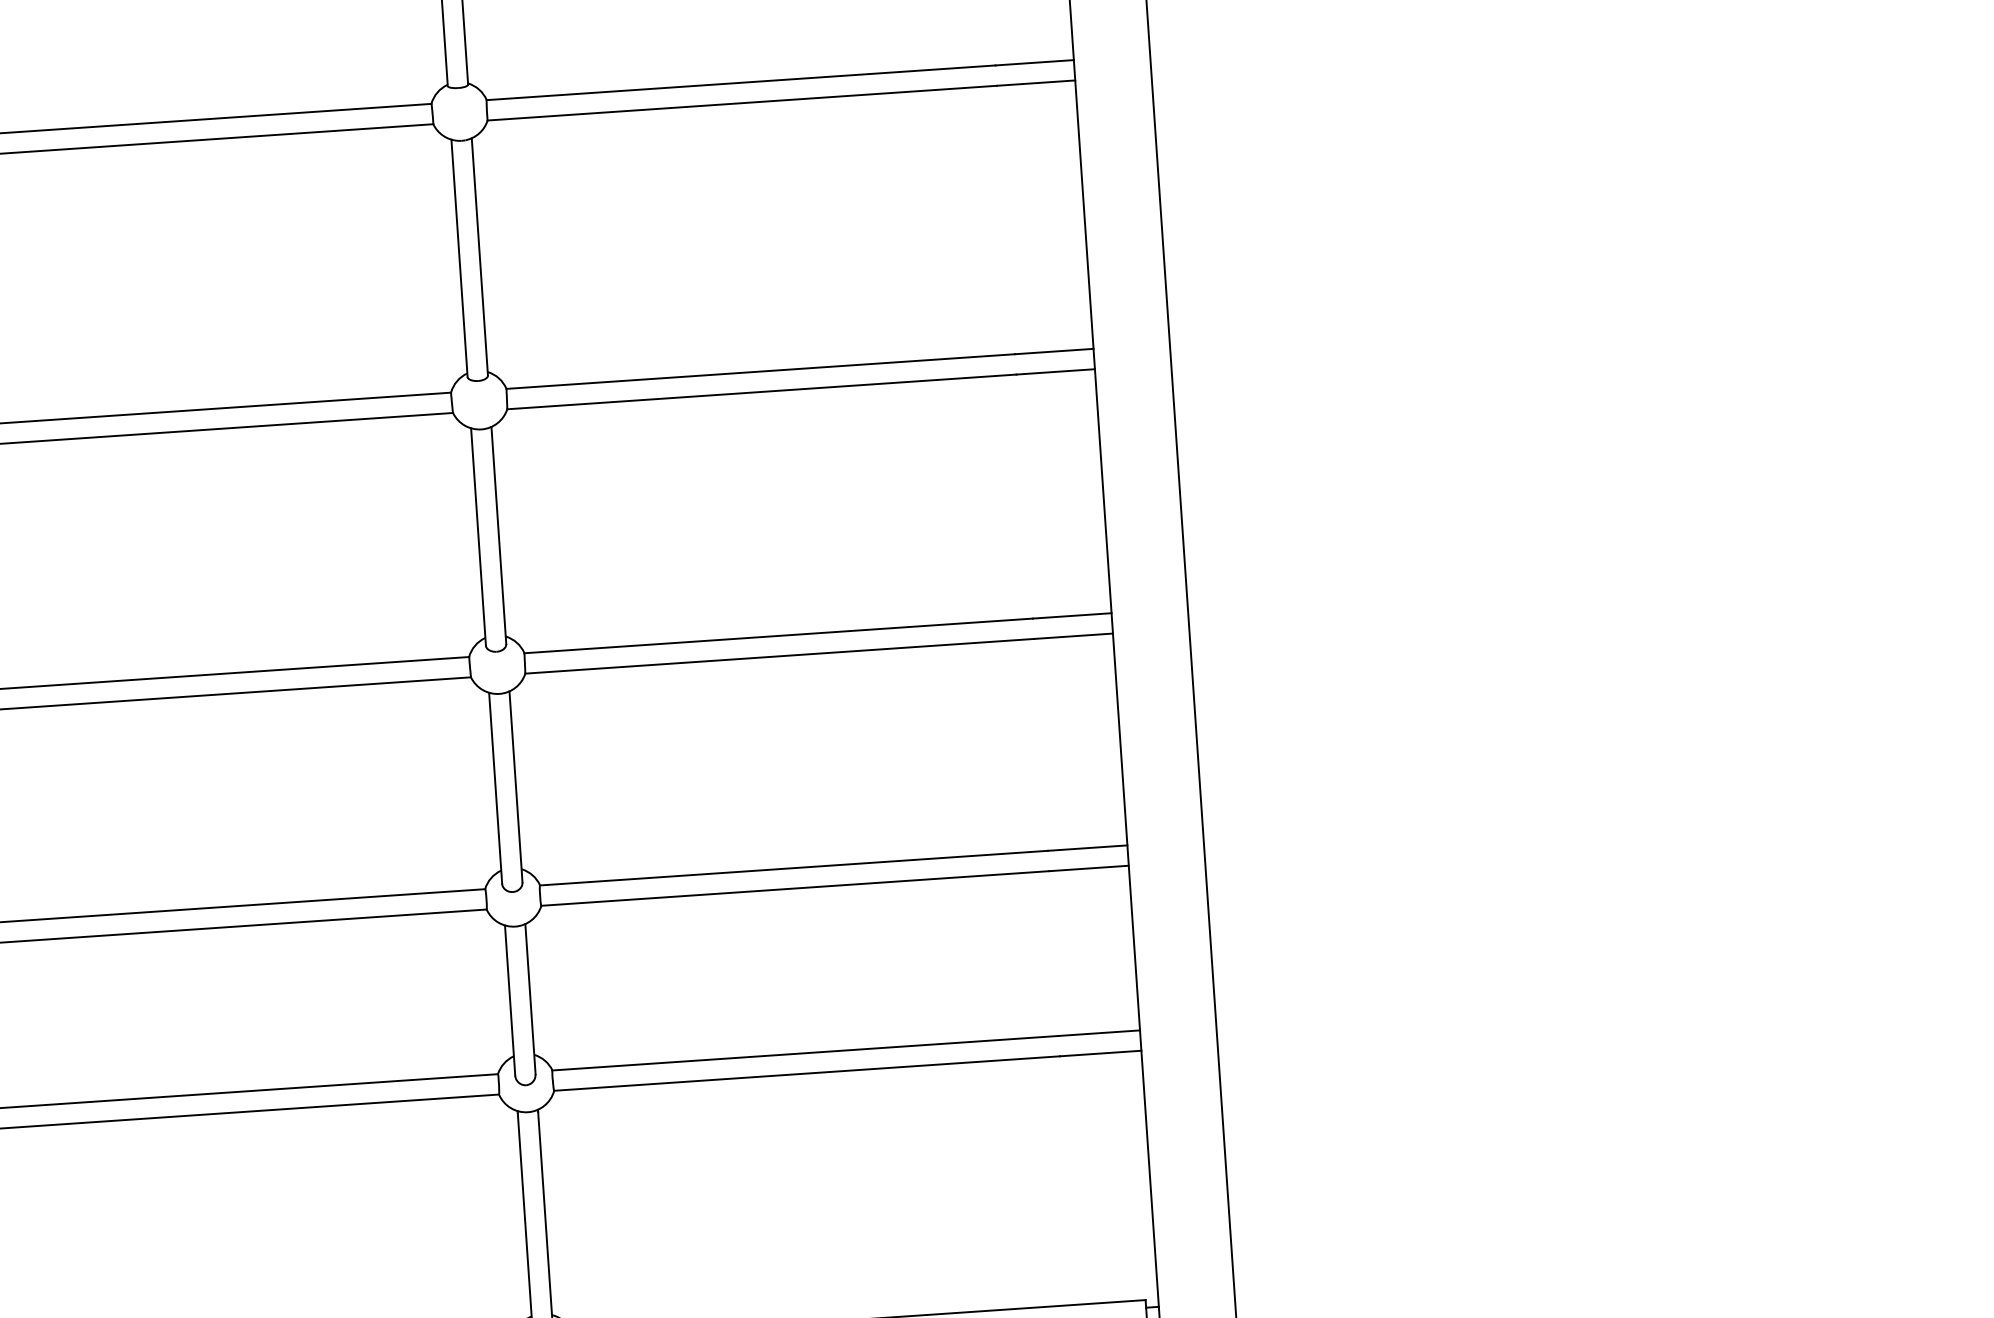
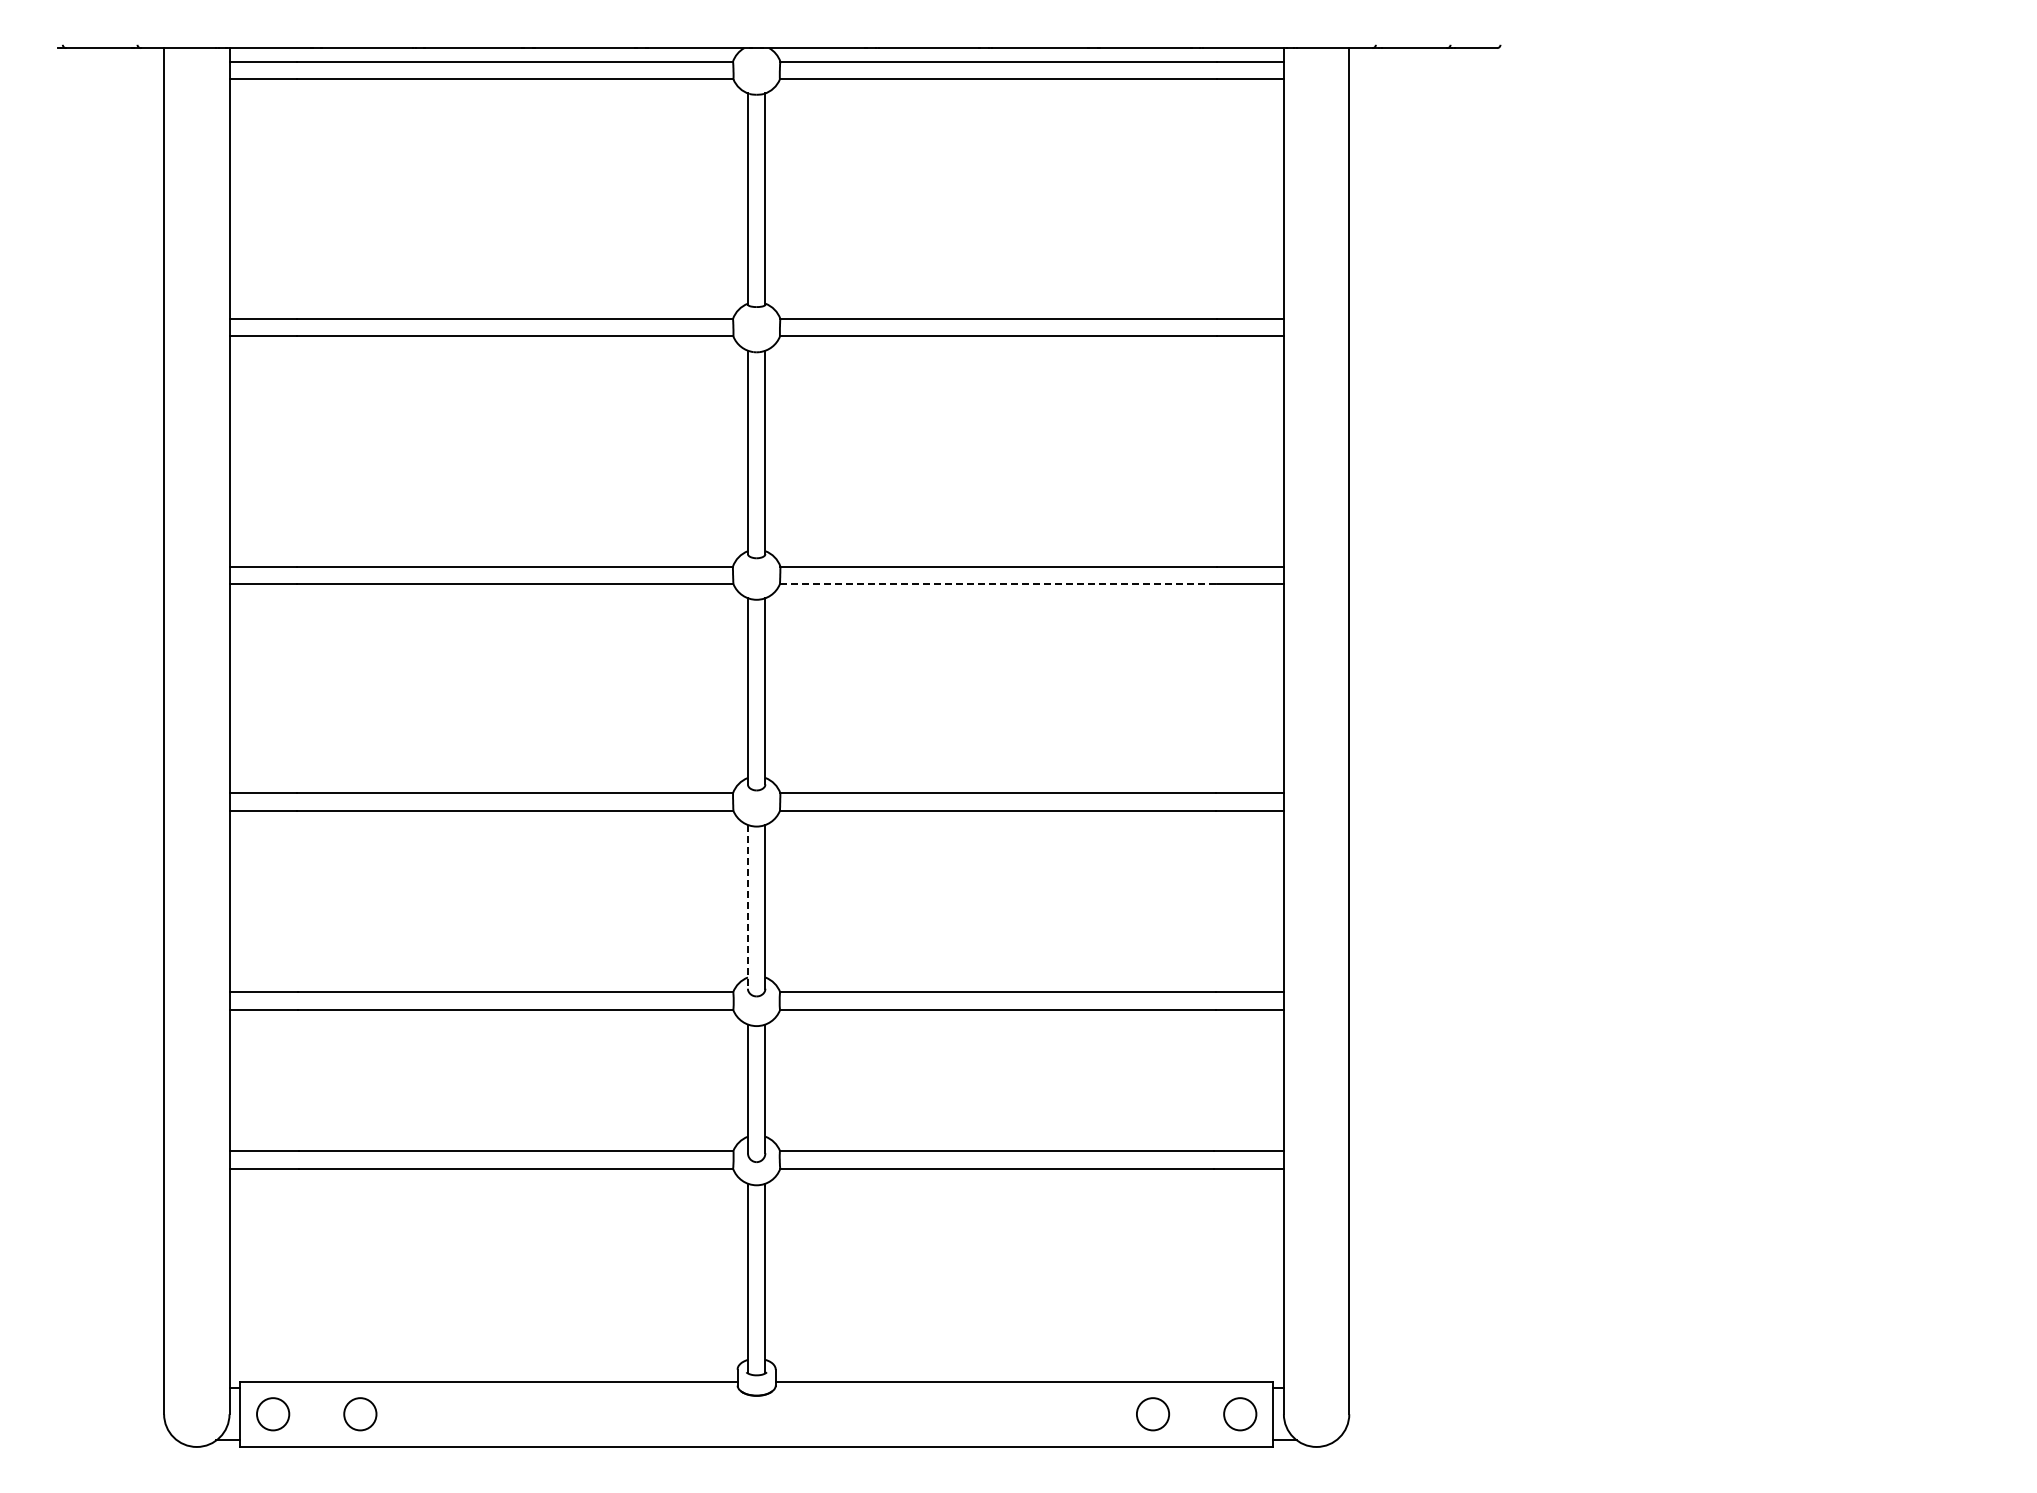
line: (762, 392) -> (998, 584), solid -> dashed
line: (495, 787) -> (747, 906), solid -> dashed

